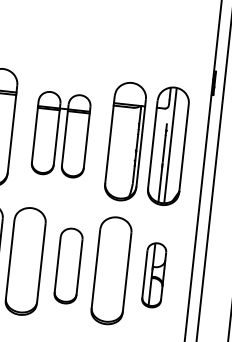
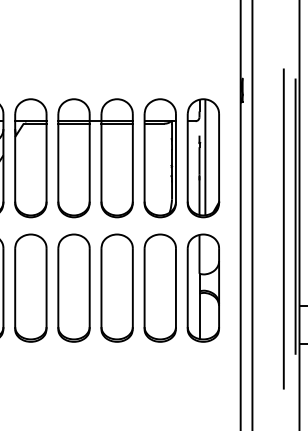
part: (61, 134) -> (95, 158), size x1.43
part: (68, 265) -> (116, 287), size x1.43
part: (153, 274) -> (202, 287), size x1.67

